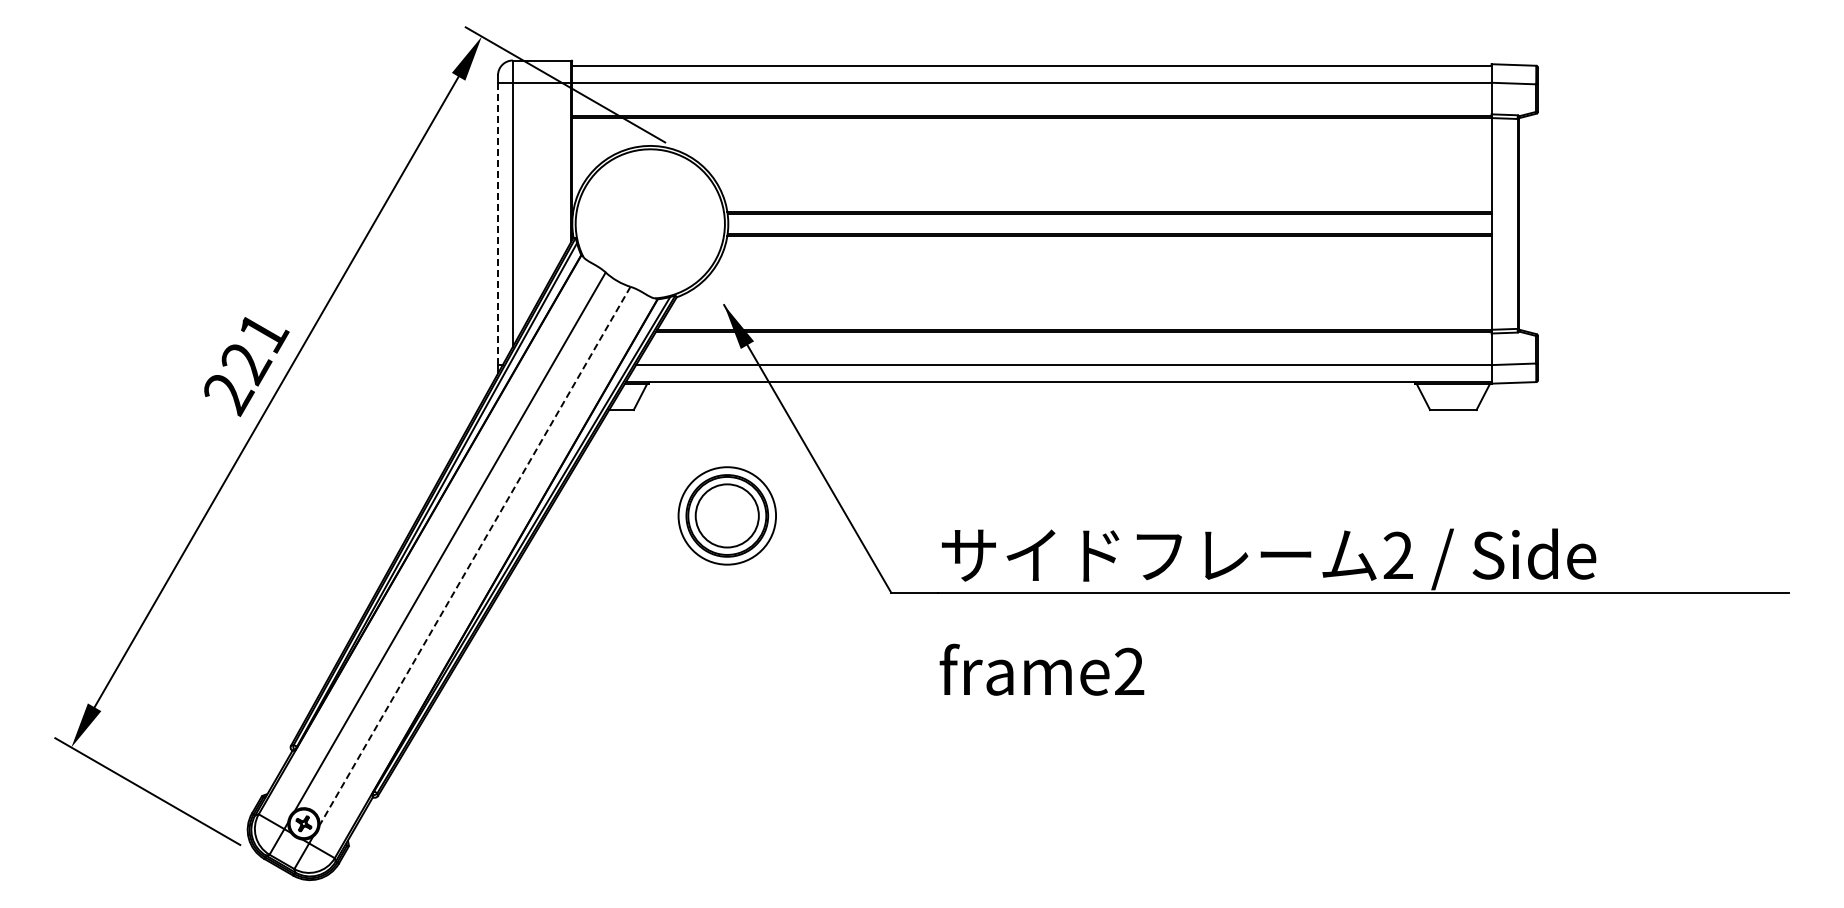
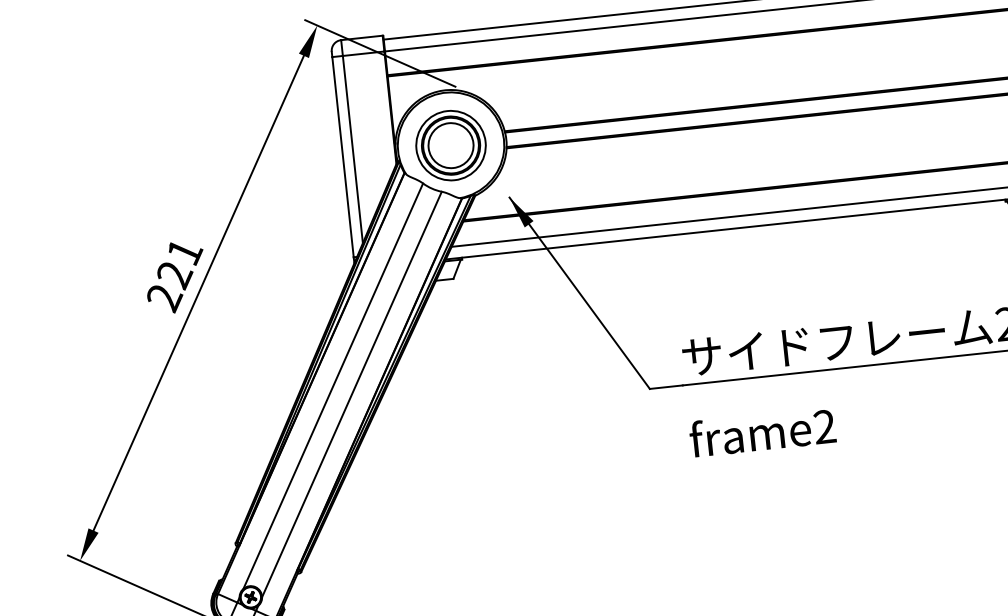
line: (498, 224) -> (343, 157), dashed -> solid
part: (726, 515) -> (450, 145), moved
line: (475, 556) -> (352, 394), dashed -> solid

